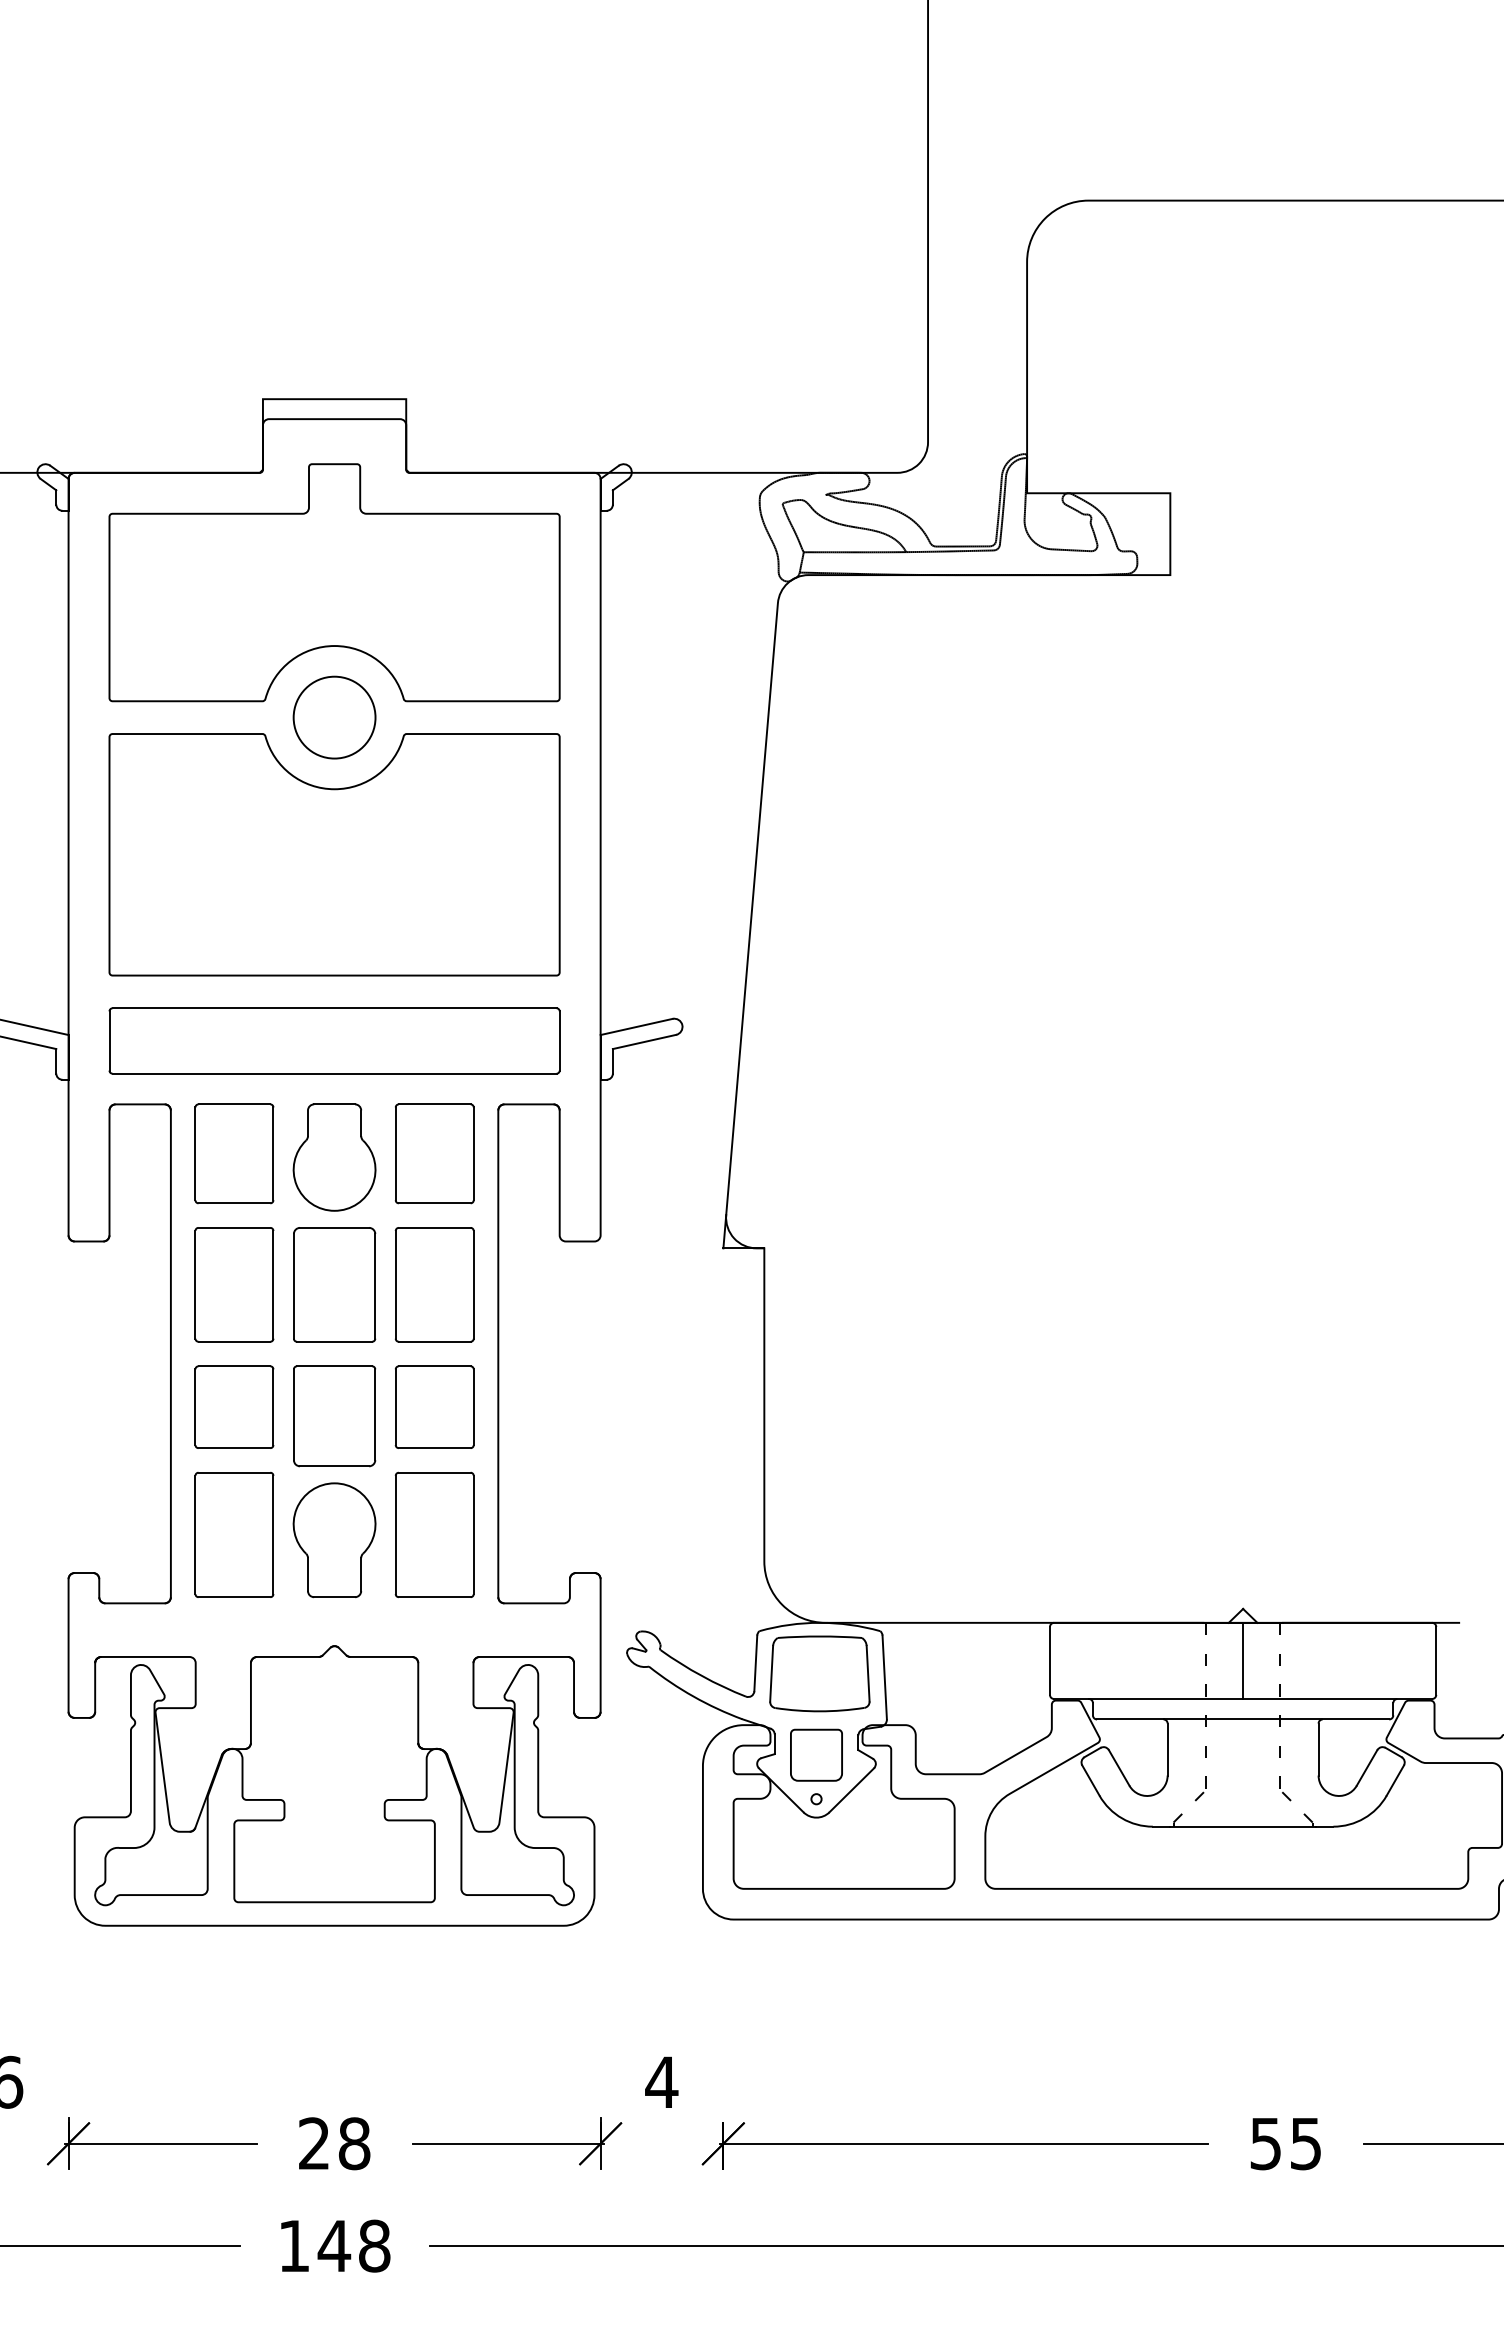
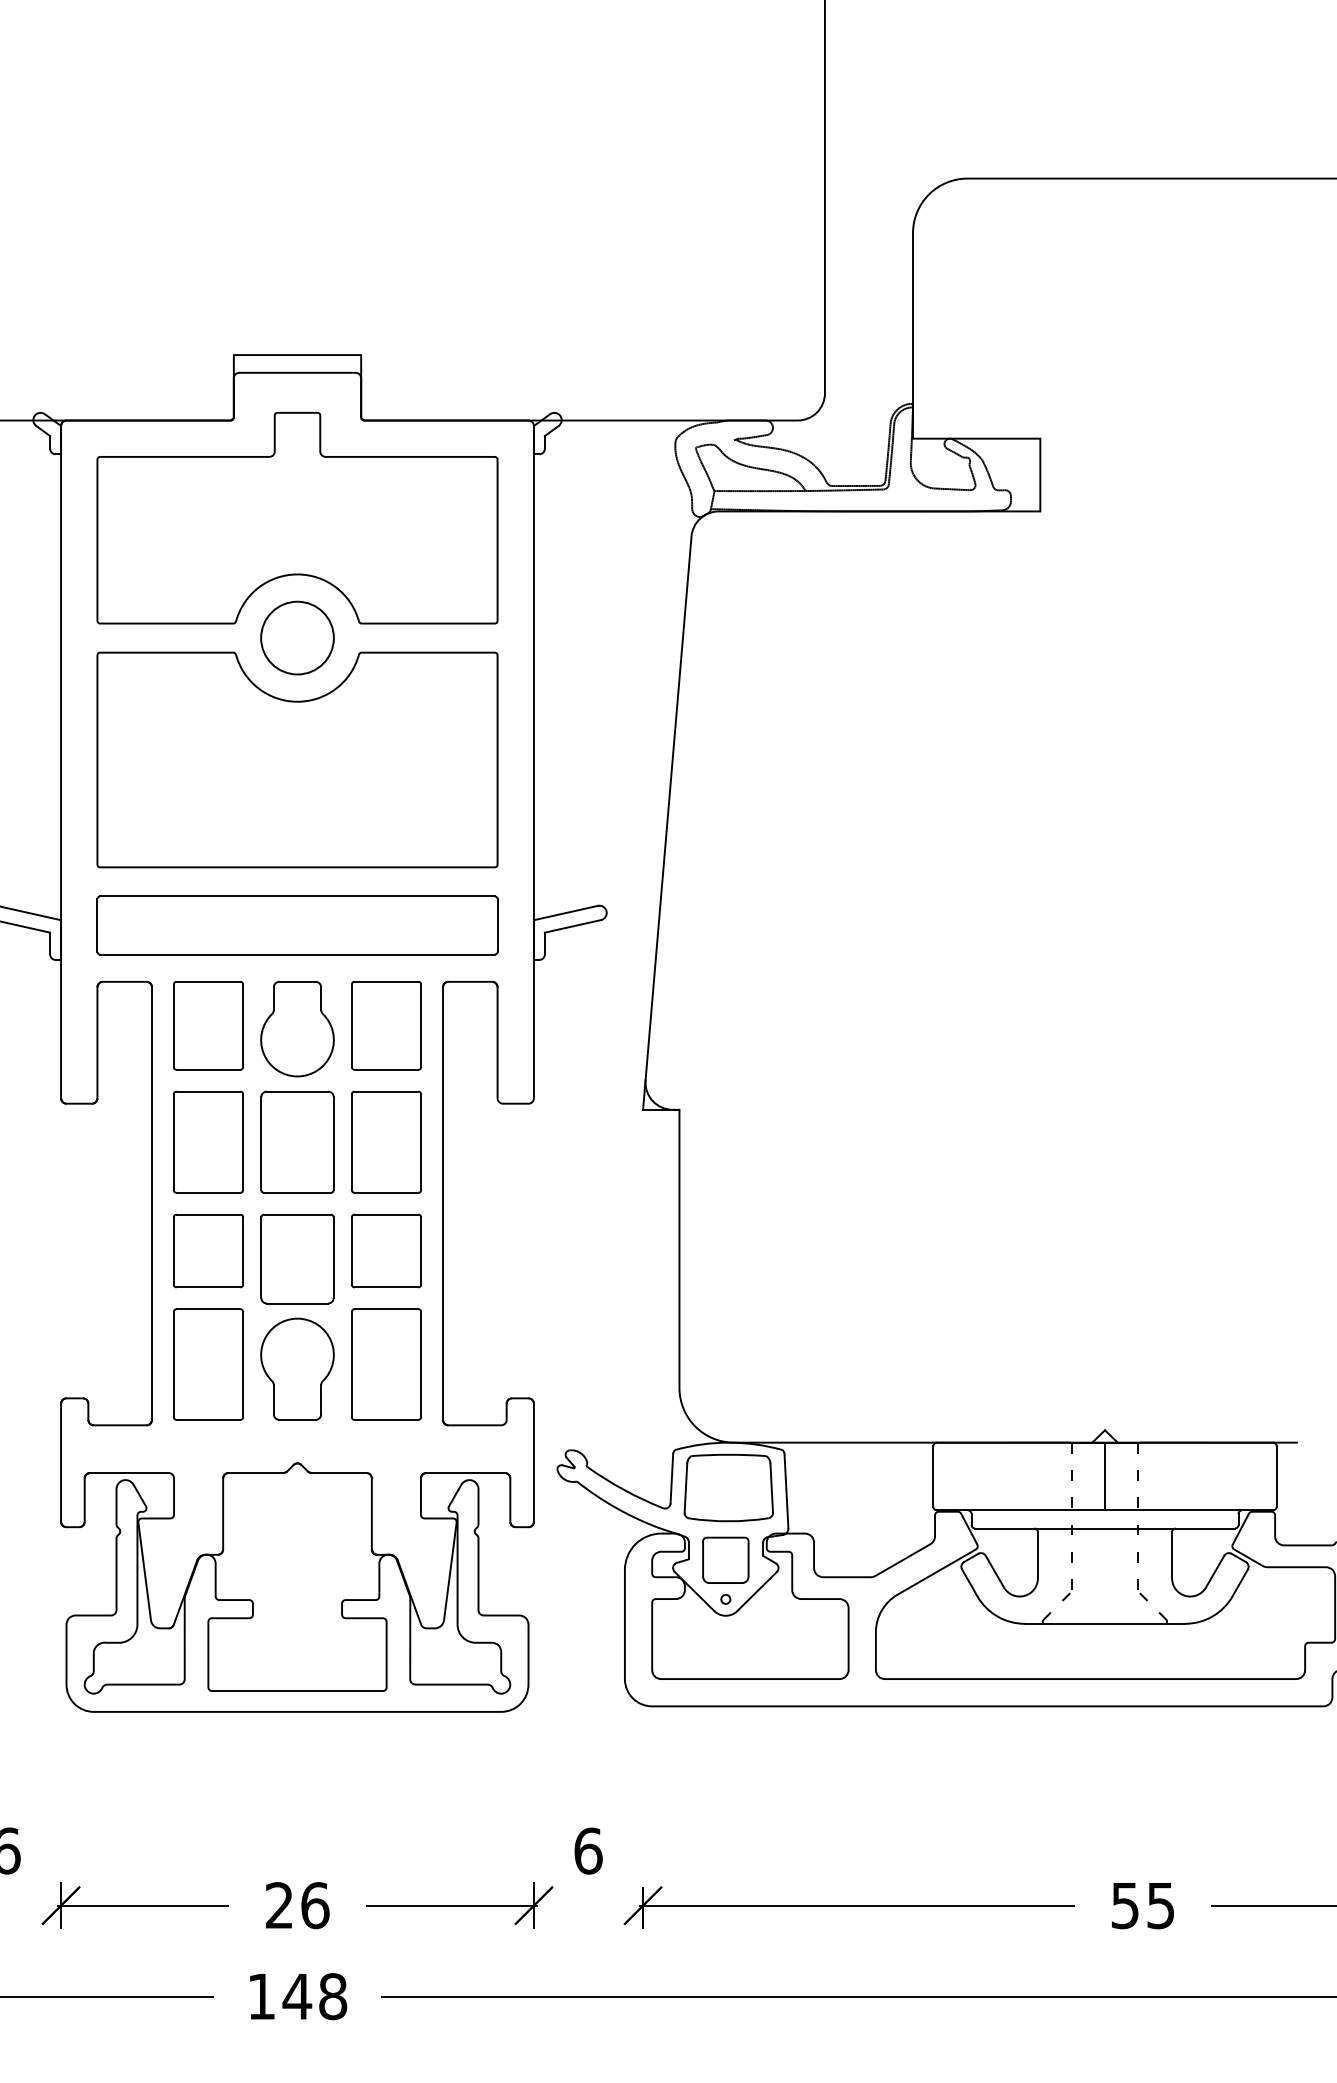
text: (661, 2082) -> (588, 1851), 4 -> 6
text: (354, 2143) -> (315, 1905), 28 -> 26

